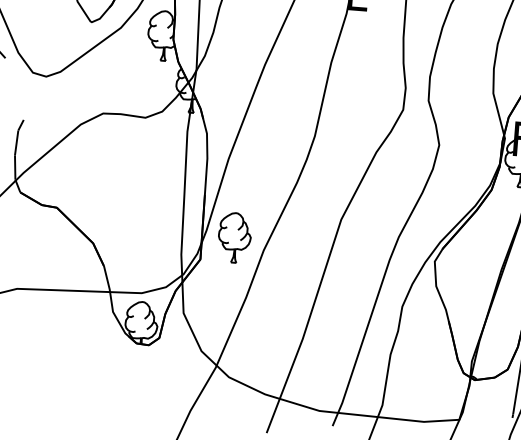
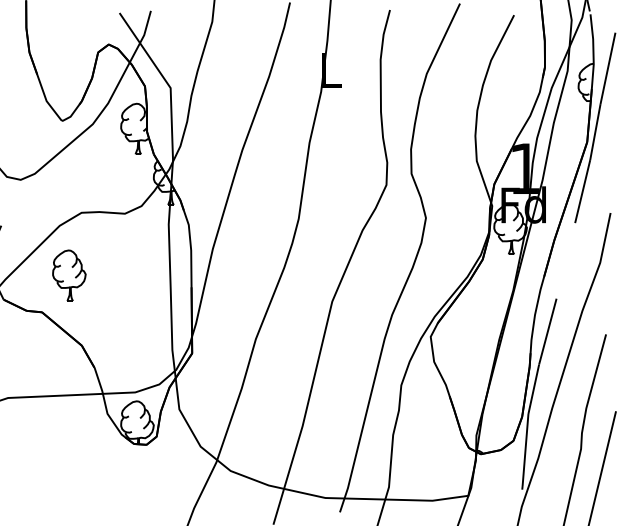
part: (234, 237) -> (69, 275), moved

